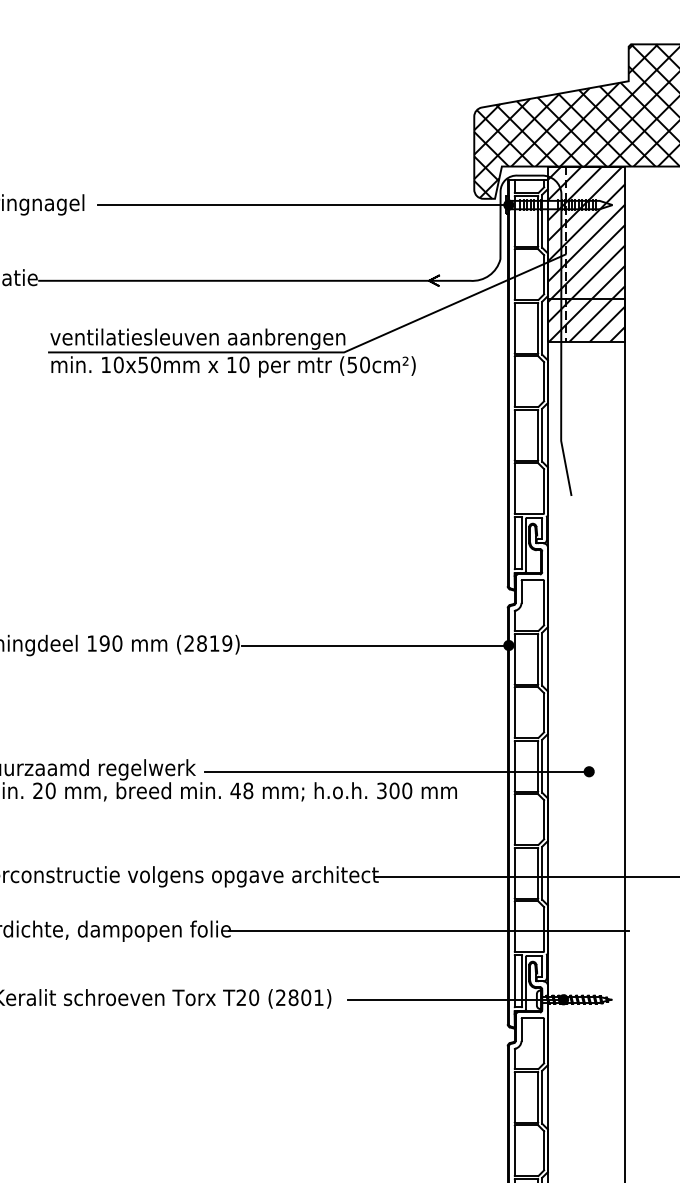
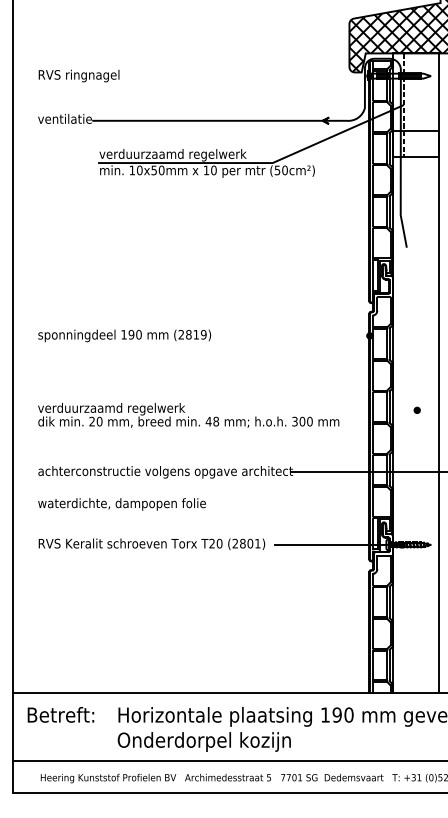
line: (303, 205) -> (248, 76), removed
hatch: (586, 253) -> (415, 104), removed
text: (213, 339) -> (195, 155), ventilatiesleuven aanbrengen -> verduurzaamd regelwerk
line: (374, 644) -> (290, 335), removed
line: (396, 771) -> (303, 410), removed
line: (428, 931) -> (322, 504), removed

